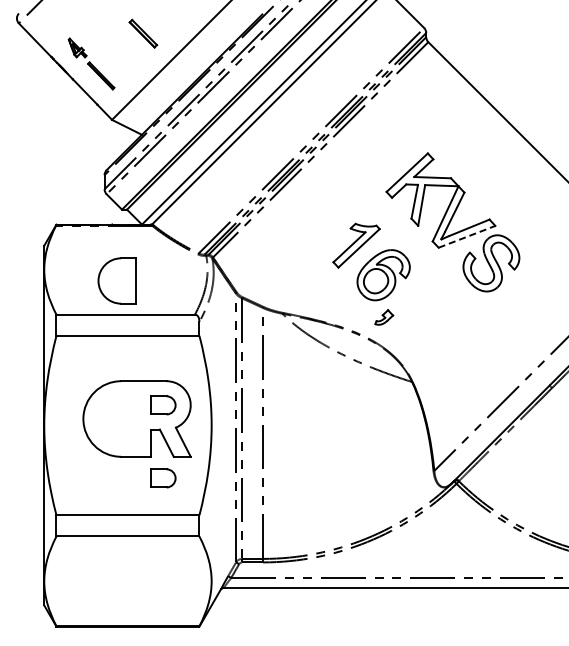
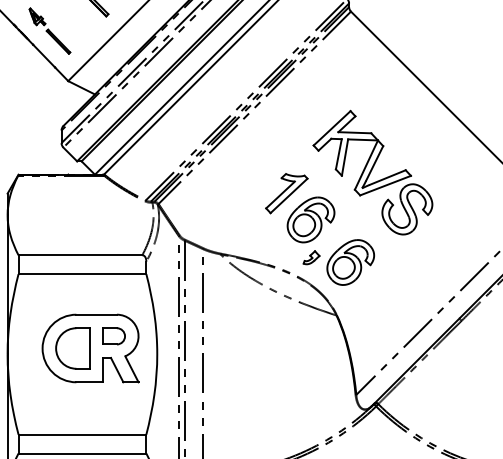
line: (467, 236) -> (385, 185), dashed -> solid
part: (116, 280) -> (72, 348), moved
part: (428, 322) -> (351, 262), added
part: (163, 478) -> (114, 401), removed

